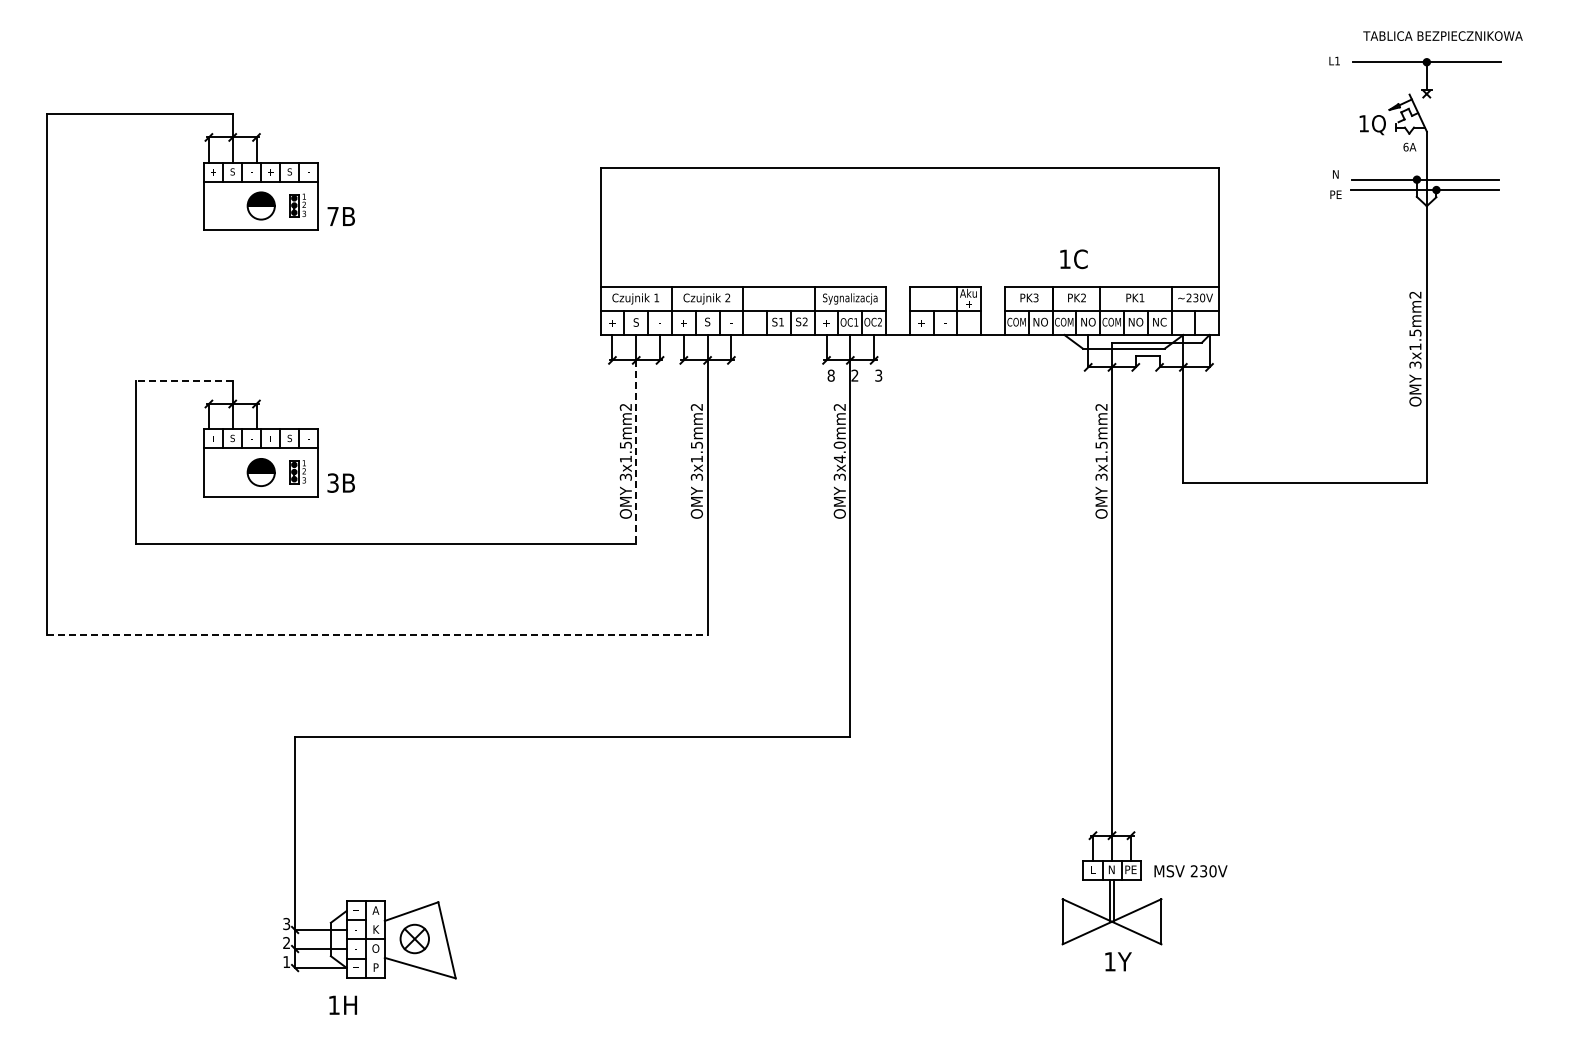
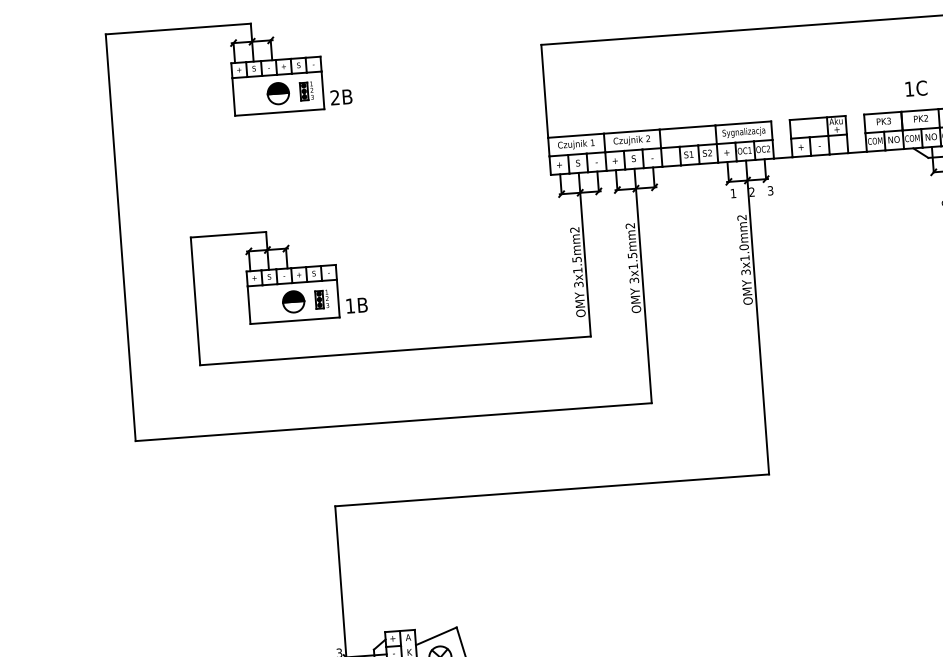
text: (332, 215) -> (334, 97), 7B -> 2B
text: (830, 375) -> (732, 193), 8 -> 1
line: (184, 380) -> (228, 234), dashed -> solid
line: (636, 452) -> (585, 264), dashed -> solid
text: (839, 459) -> (744, 258), 3x4.0mm2 -> 3x1.0mm2
text: (332, 482) -> (349, 305), 3B -> 1B
line: (377, 634) -> (393, 421), dashed -> solid

